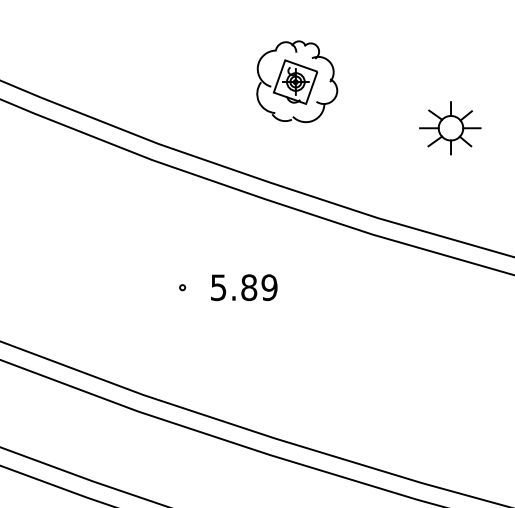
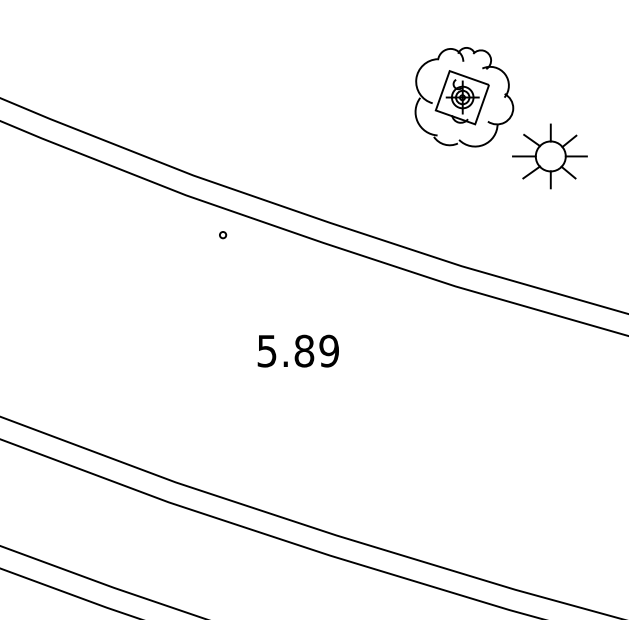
part: (297, 81) -> (464, 96), moved
part: (182, 287) -> (222, 234), moved

